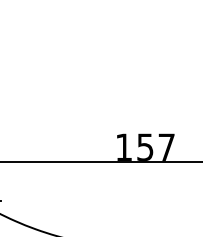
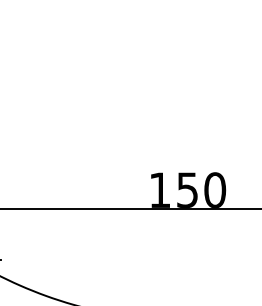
text: (166, 146) -> (214, 189), 157 -> 150

